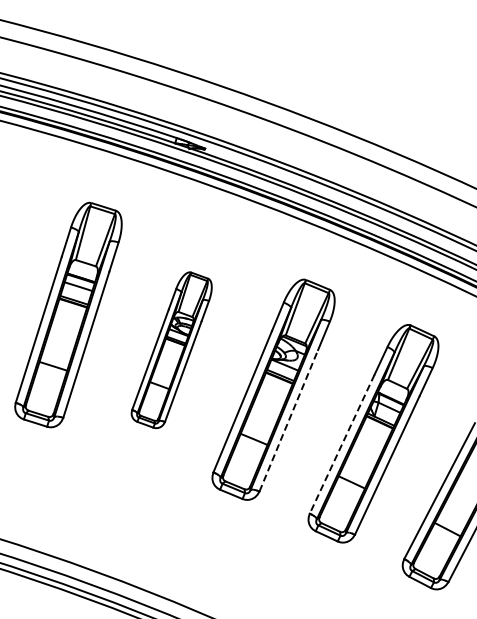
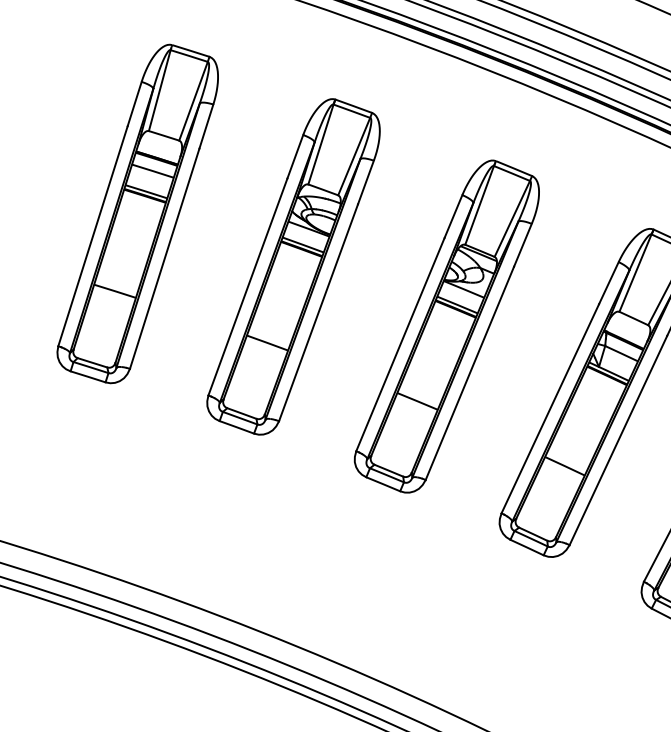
part: (171, 350) -> (293, 267), size x1.43
line: (288, 420) -> (469, 372), dashed -> solid
line: (342, 444) -> (550, 409), dashed -> solid

